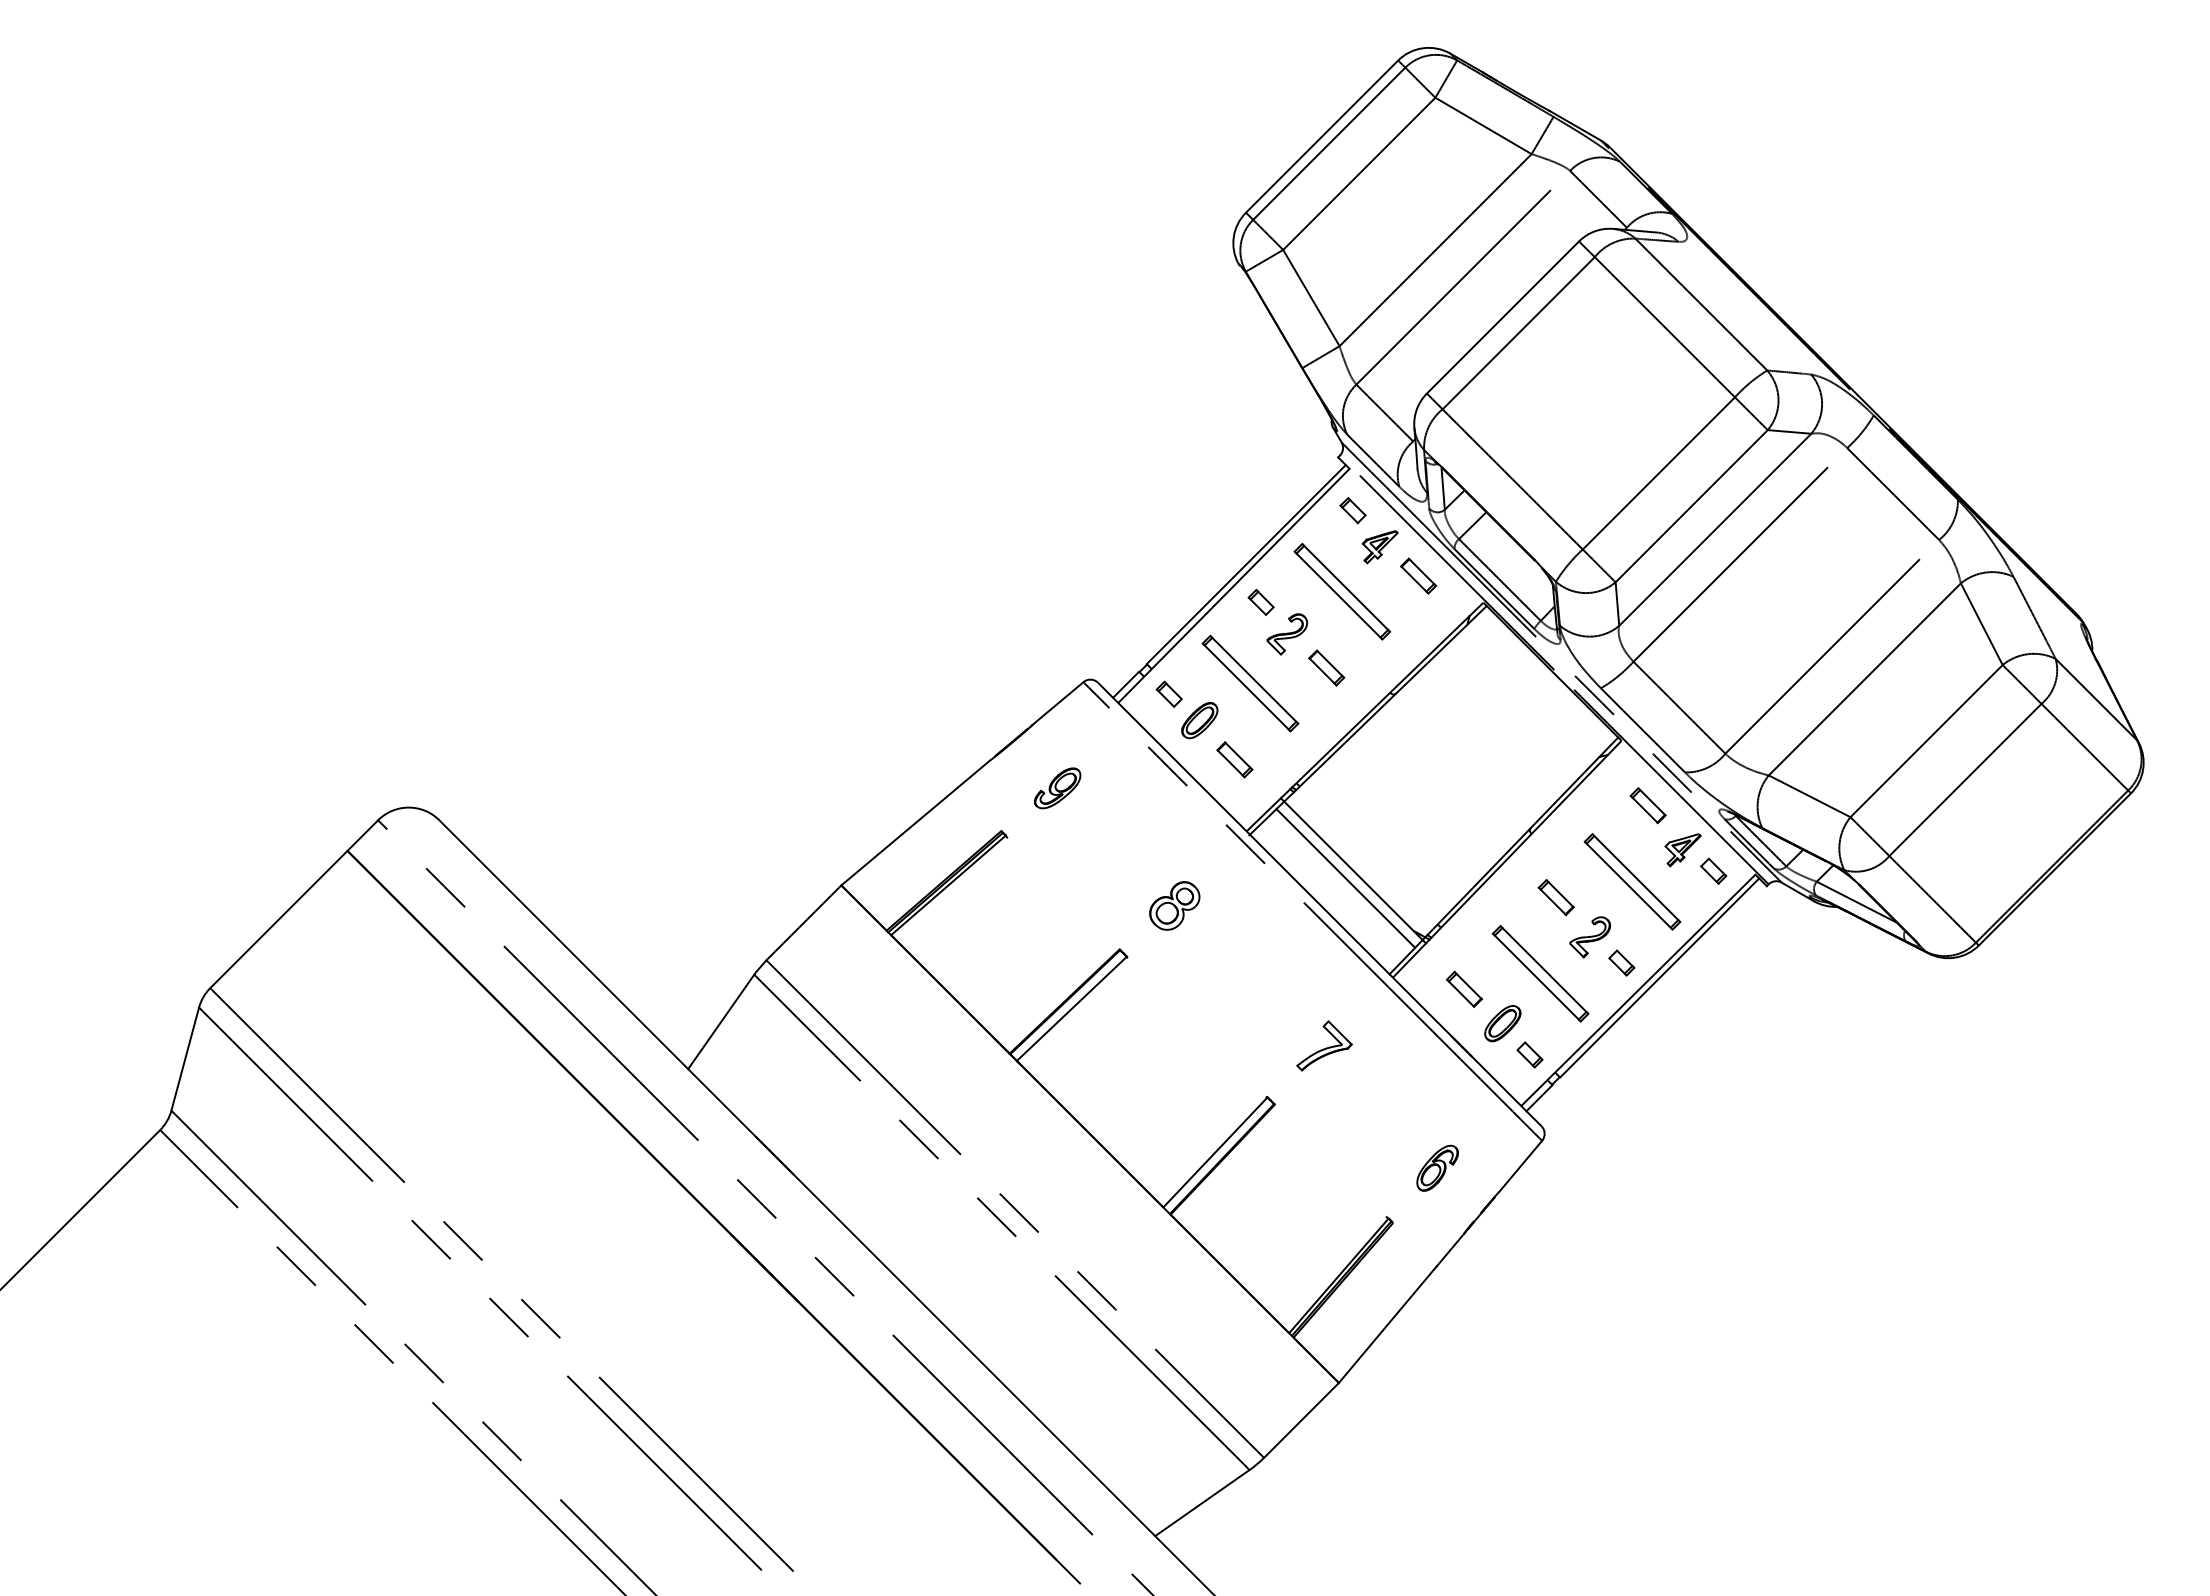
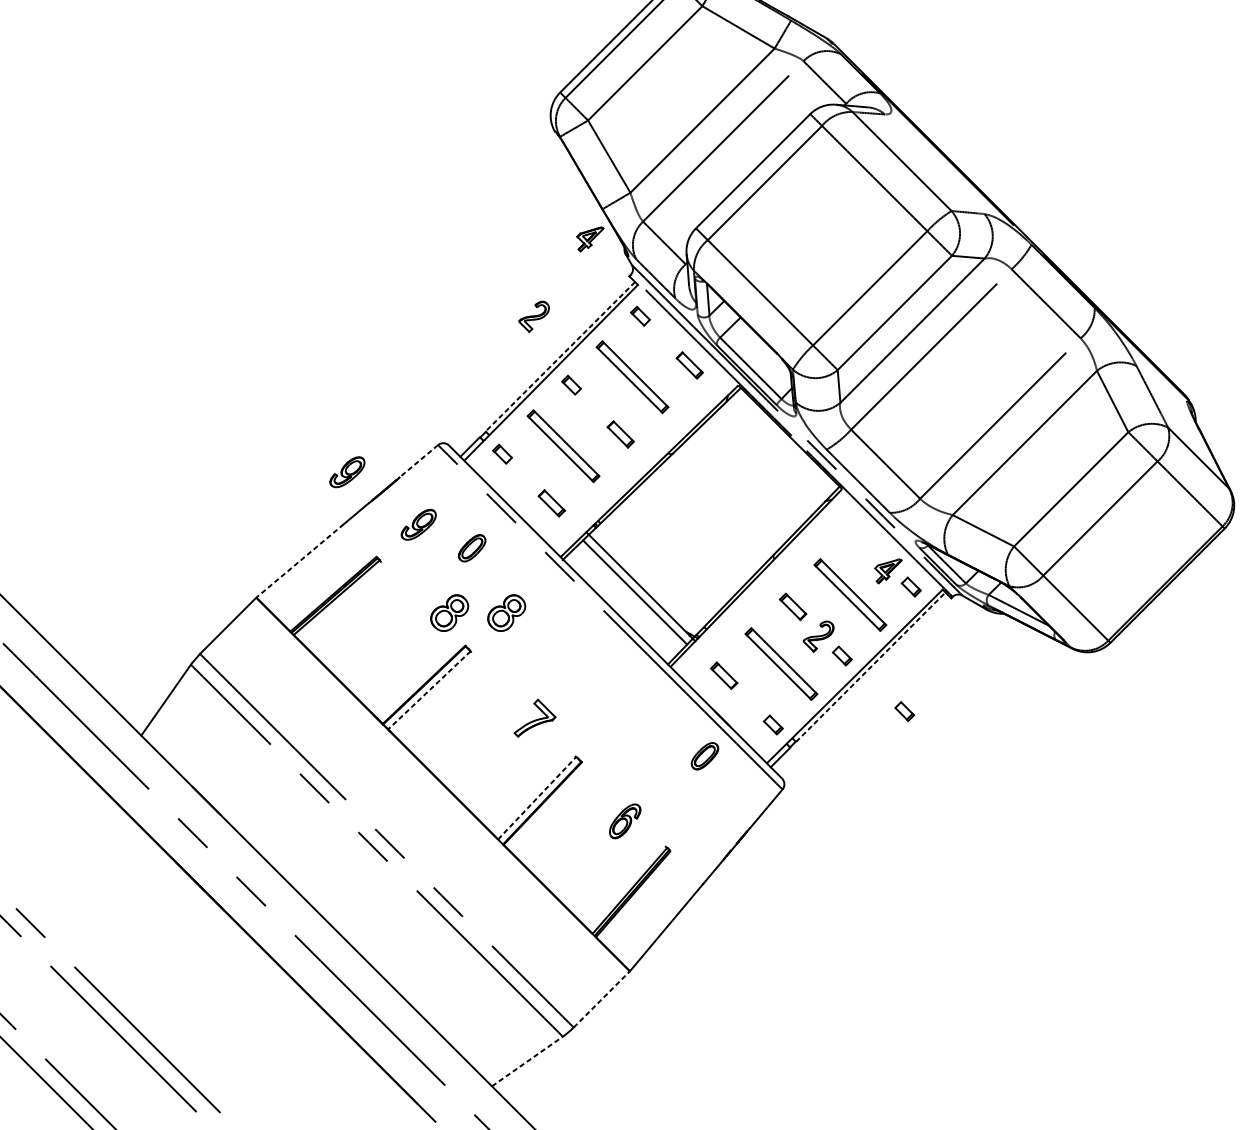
part: (1379, 547) -> (589, 239), moved
line: (1246, 564) -> (560, 356), solid -> dashed
part: (1286, 634) -> (533, 316), moved
line: (1057, 703) -> (418, 461), solid -> dashed
part: (962, 718) -> (347, 472), added
part: (1199, 720) -> (471, 548), moved
part: (1647, 805) -> (861, 537), removed
line: (899, 836) -> (299, 560), solid -> dashed
part: (1098, 905) -> (449, 612), added
line: (1659, 978) -> (870, 667), solid -> dashed
line: (1071, 1008) -> (429, 690), solid -> dashed
part: (1502, 1023) -> (704, 756), moved
part: (1704, 1036) -> (904, 711), added
part: (1324, 1045) -> (535, 717), moved
line: (1215, 1152) -> (537, 798), solid -> dashed
part: (1437, 1167) -> (625, 820), moved
line: (1301, 1420) -> (601, 999), solid -> dashed
line: (1202, 1503) -> (527, 1061), solid -> dashed

